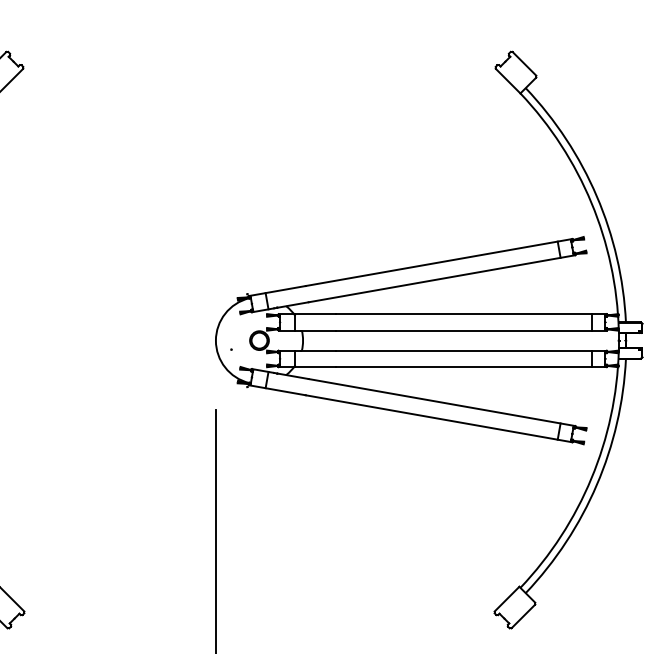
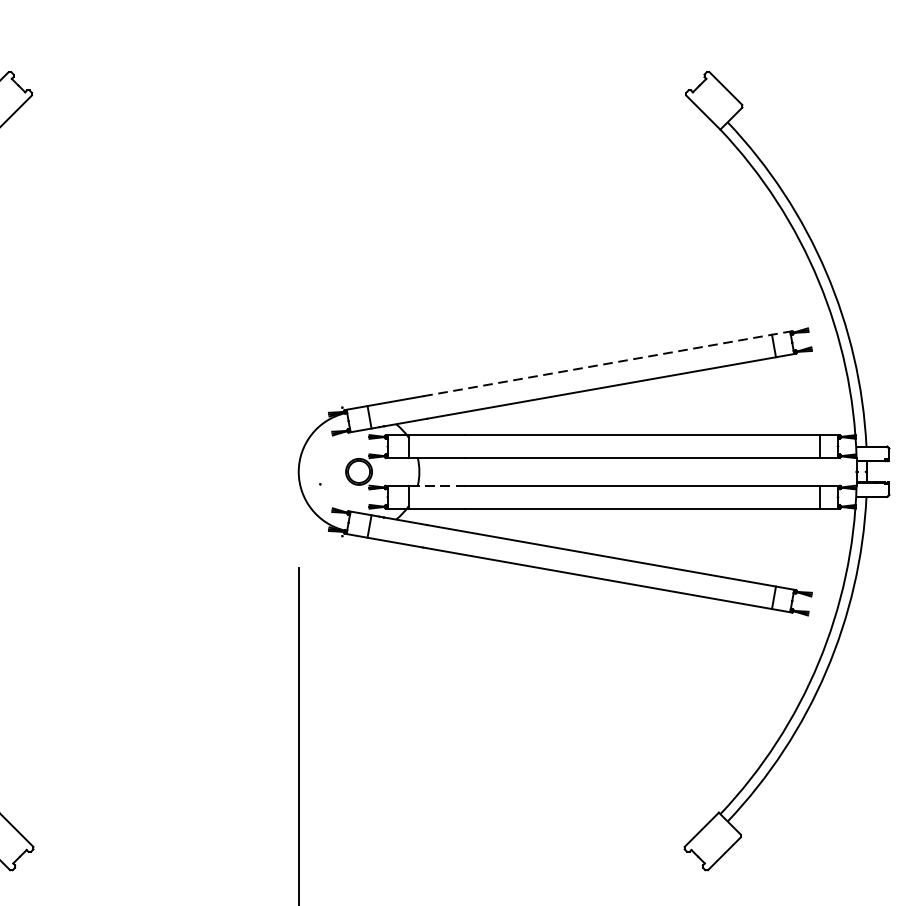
line: (439, 262) -> (608, 363), solid -> dashed
line: (318, 350) -> (440, 485), solid -> dashed

